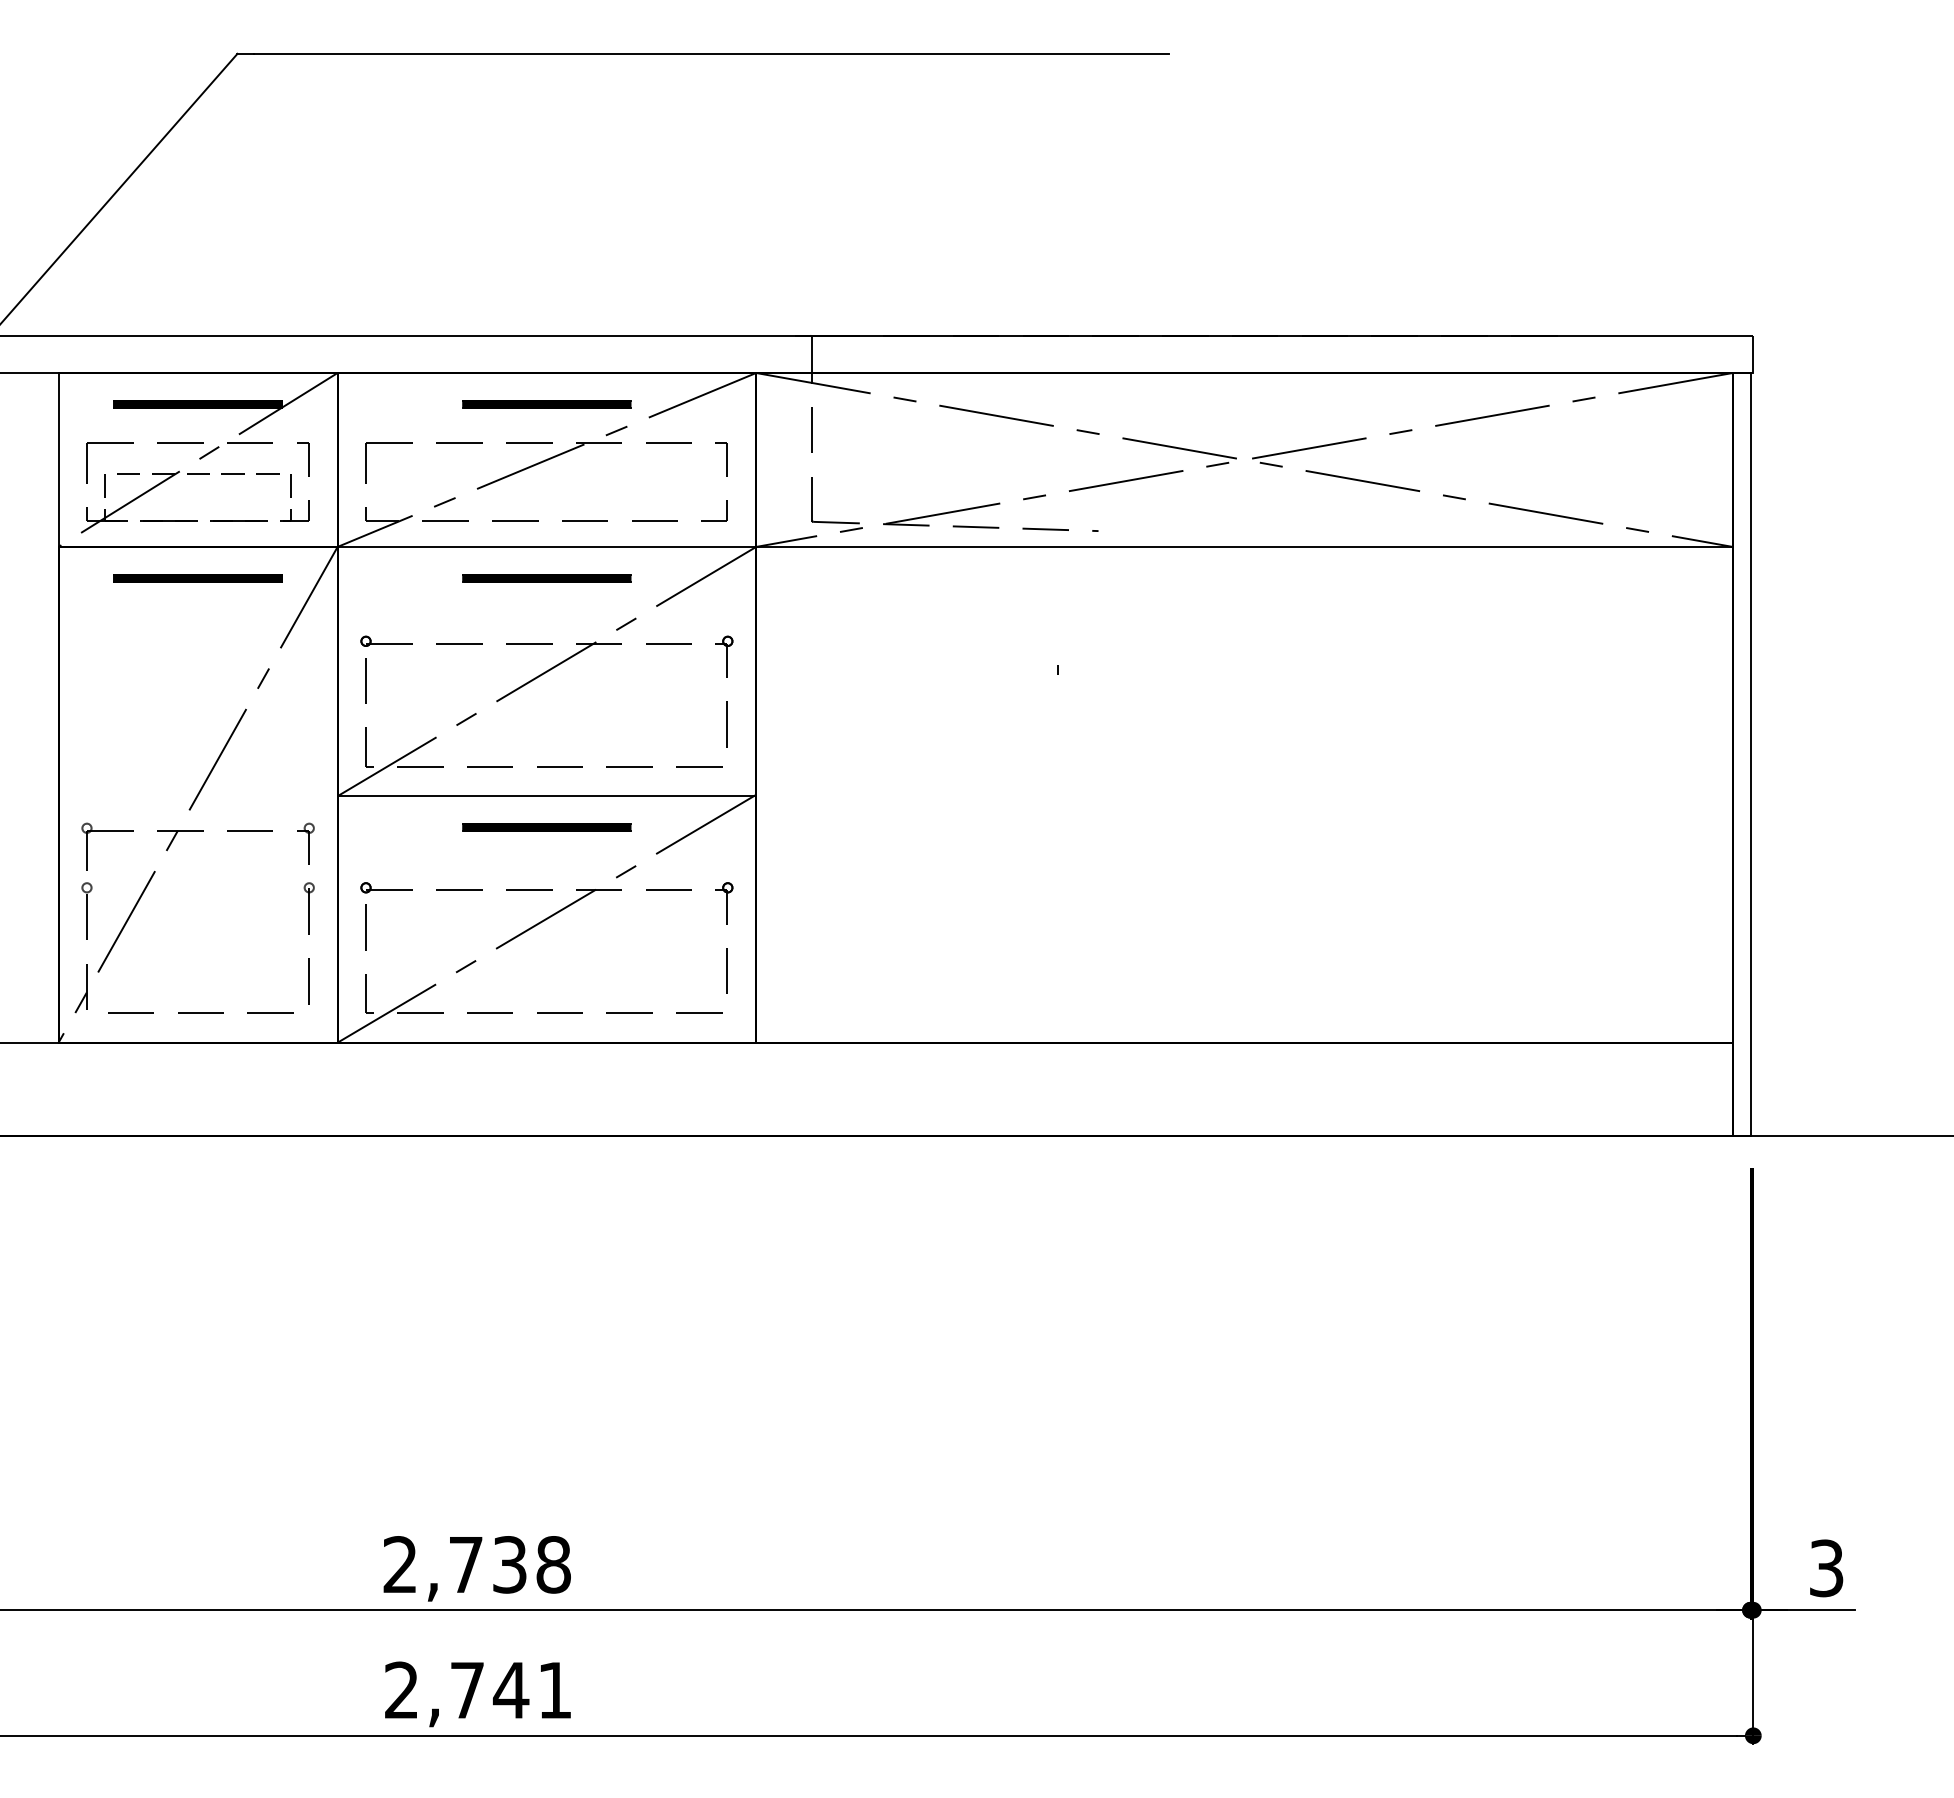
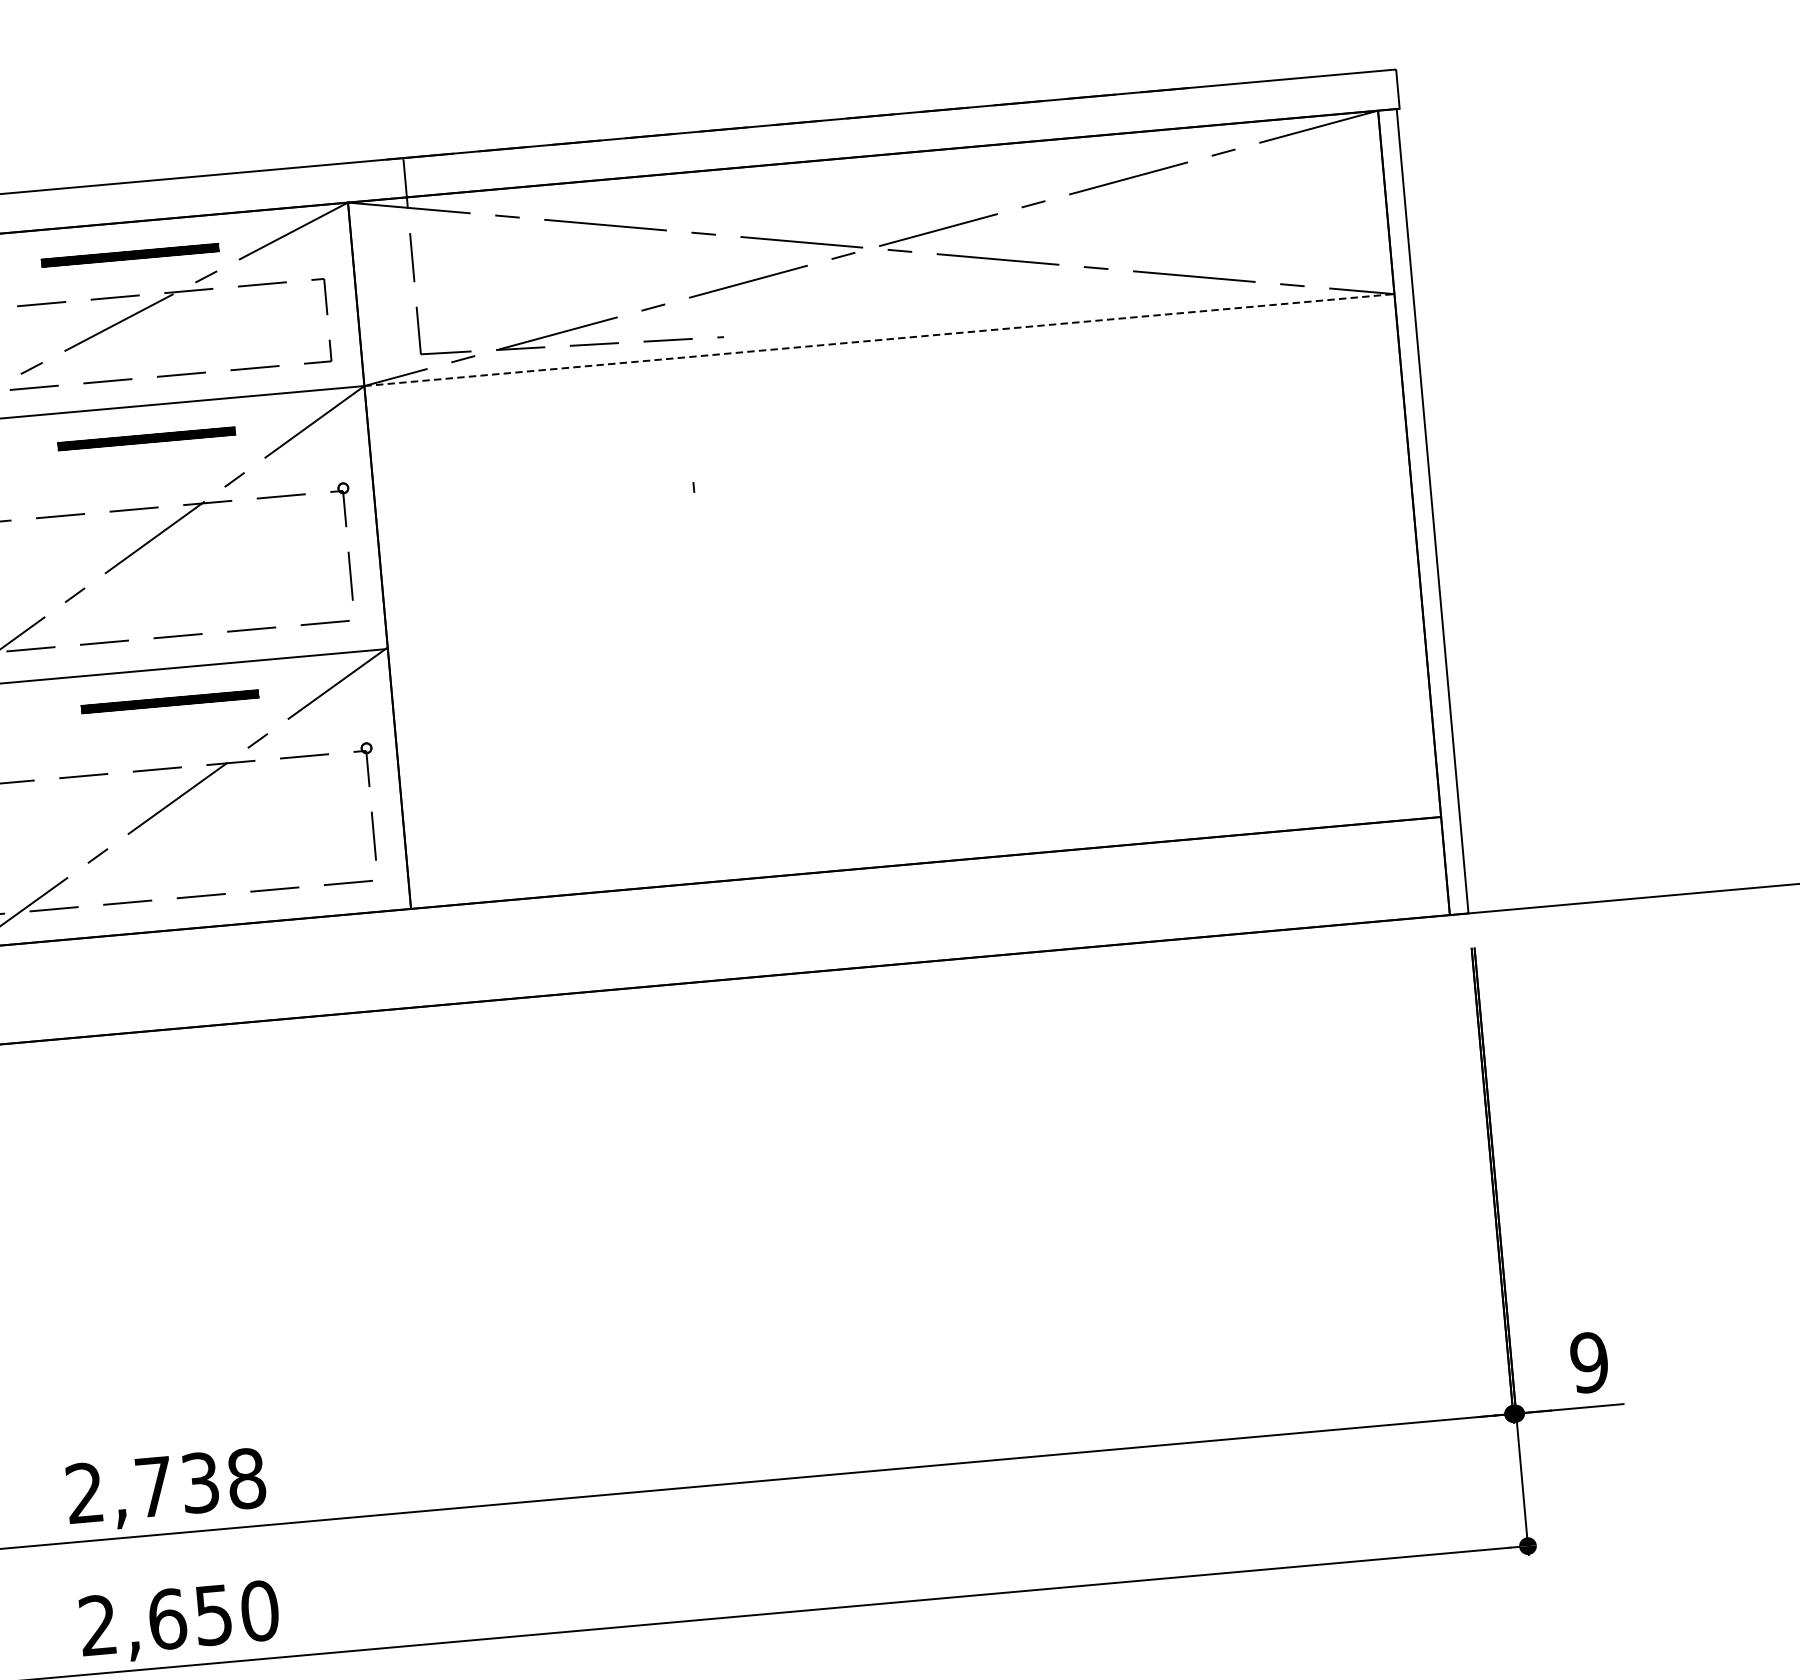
line: (1245, 546) -> (880, 339), solid -> dashed
text: (1826, 1568) -> (1589, 1362), 3 -> 9
text: (511, 1690) -> (213, 1615), 2,741 -> 2,650

